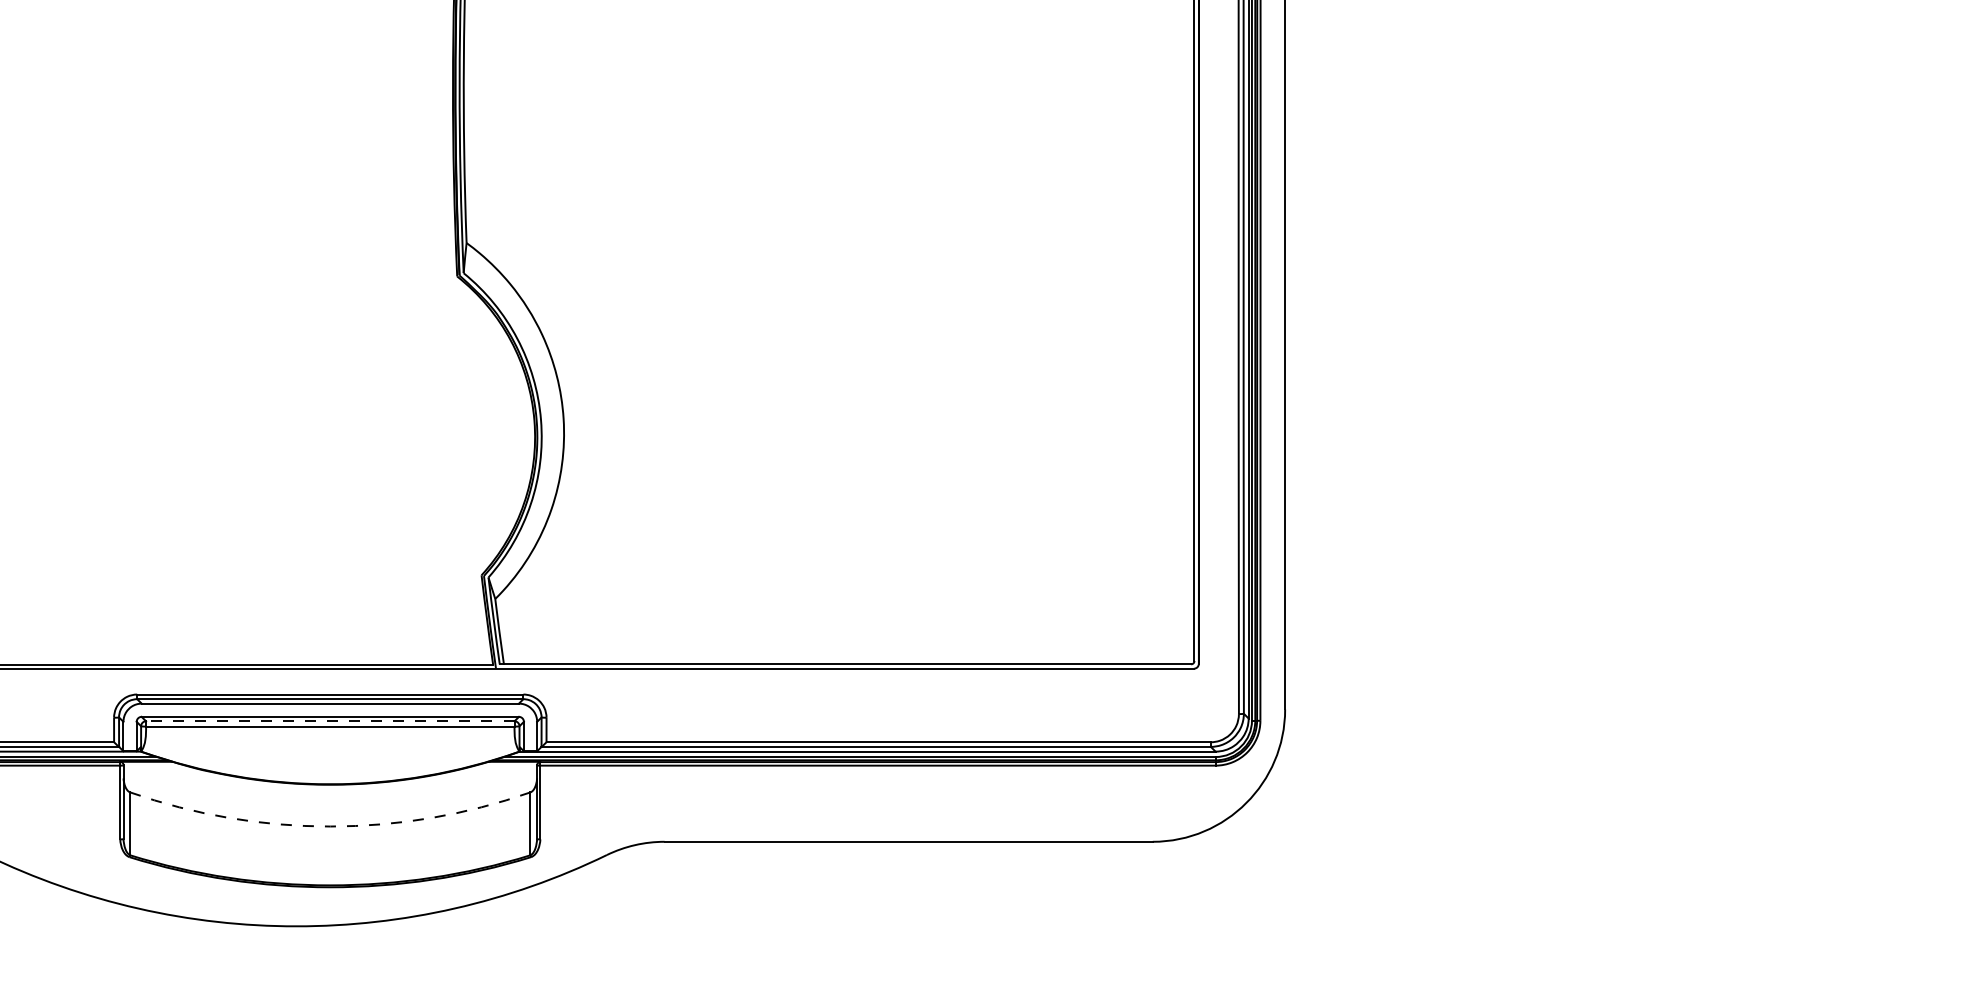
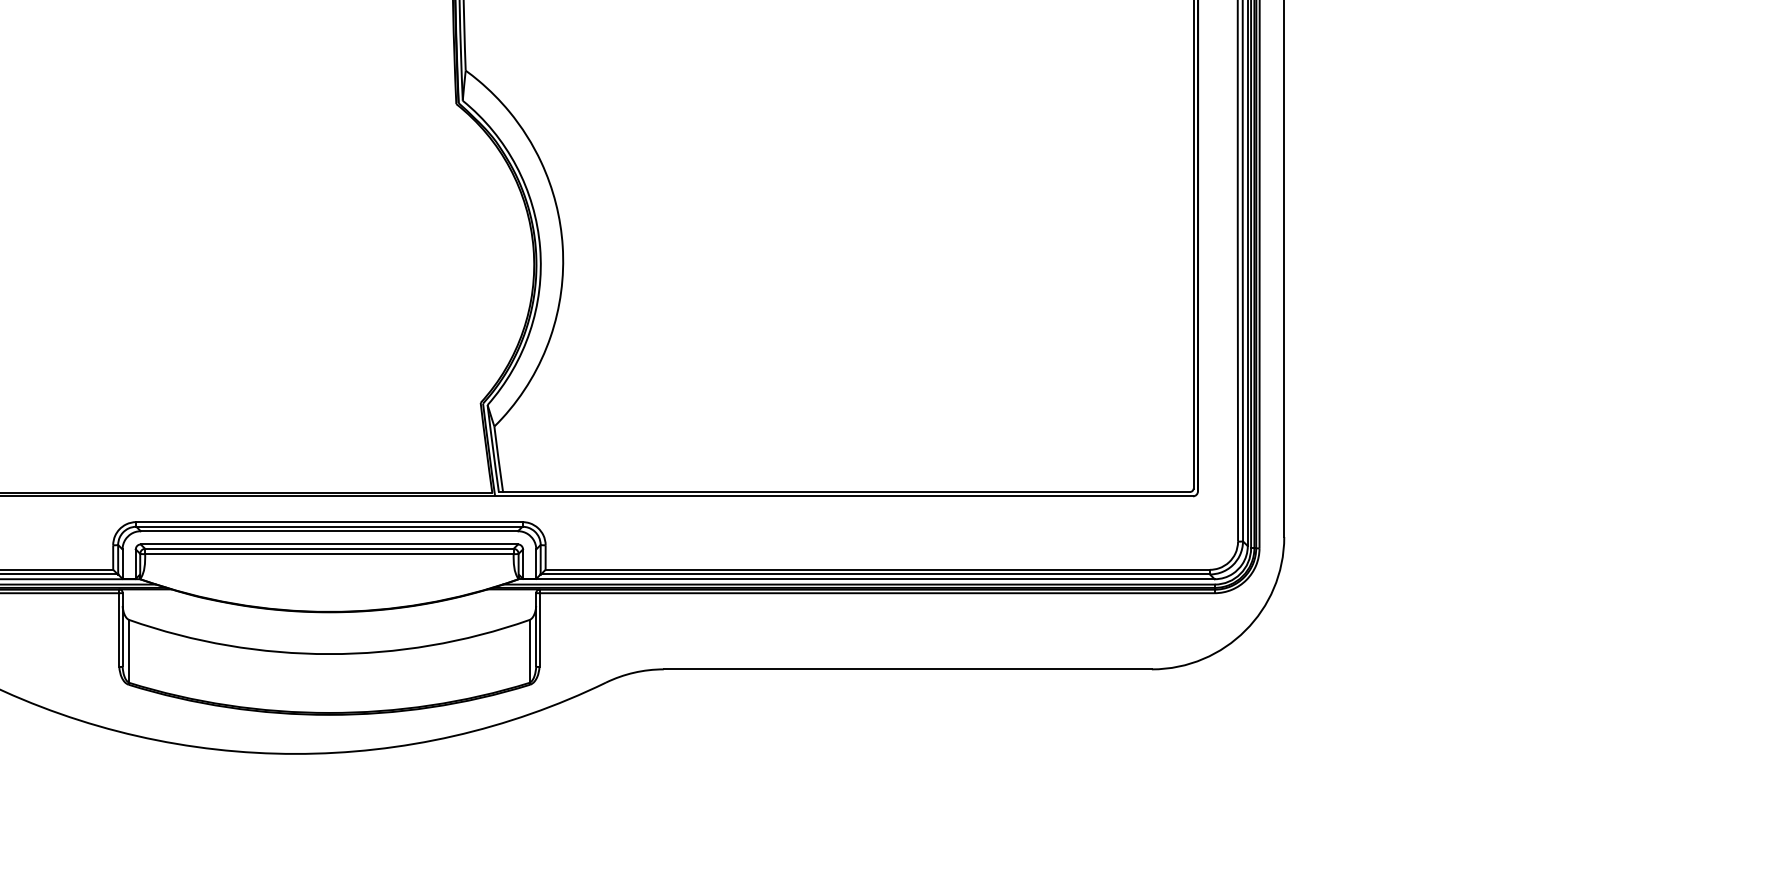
line: (329, 721) -> (328, 549), dashed -> solid
arc: (330, 826) -> (329, 654), dashed -> solid

